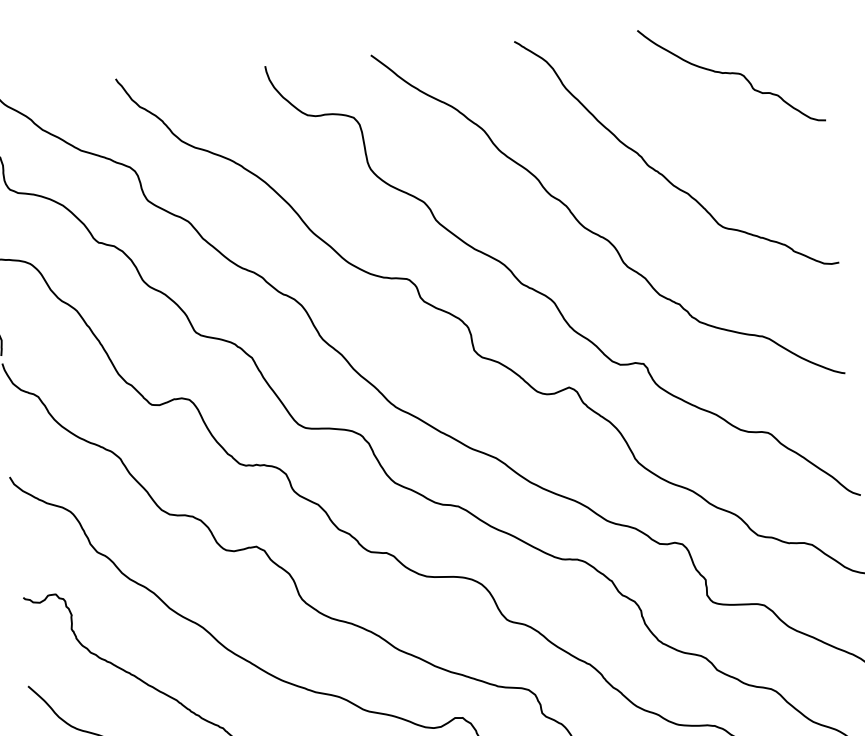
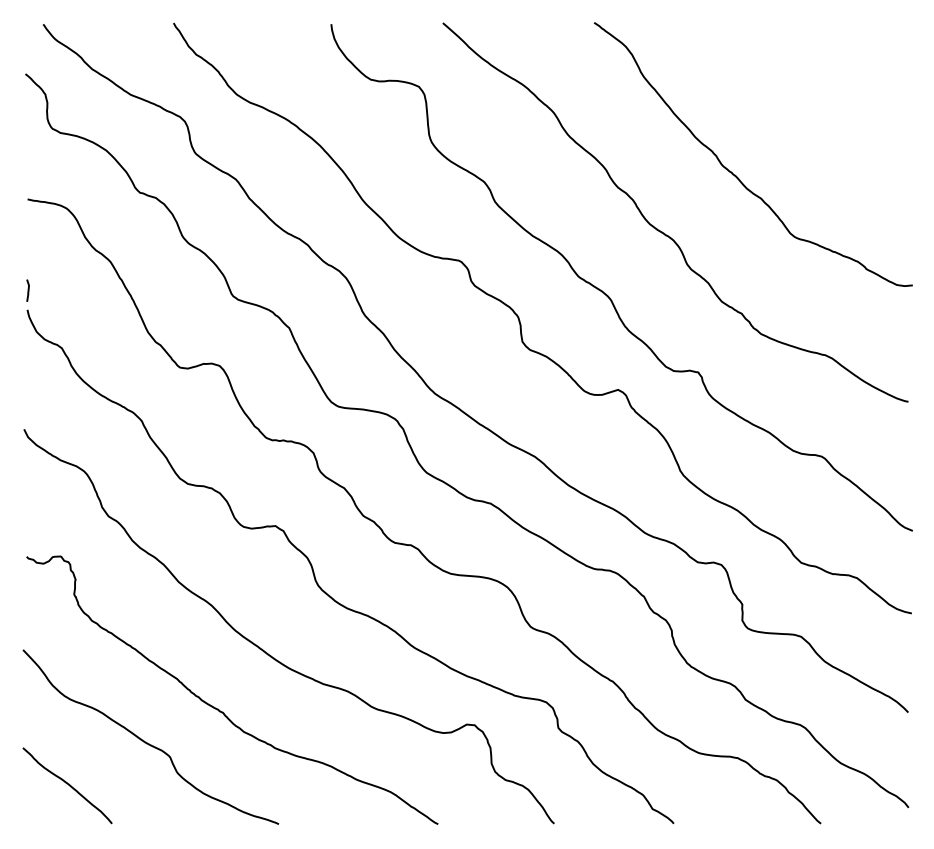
curve: (730, 73) -> (817, 77), removed

